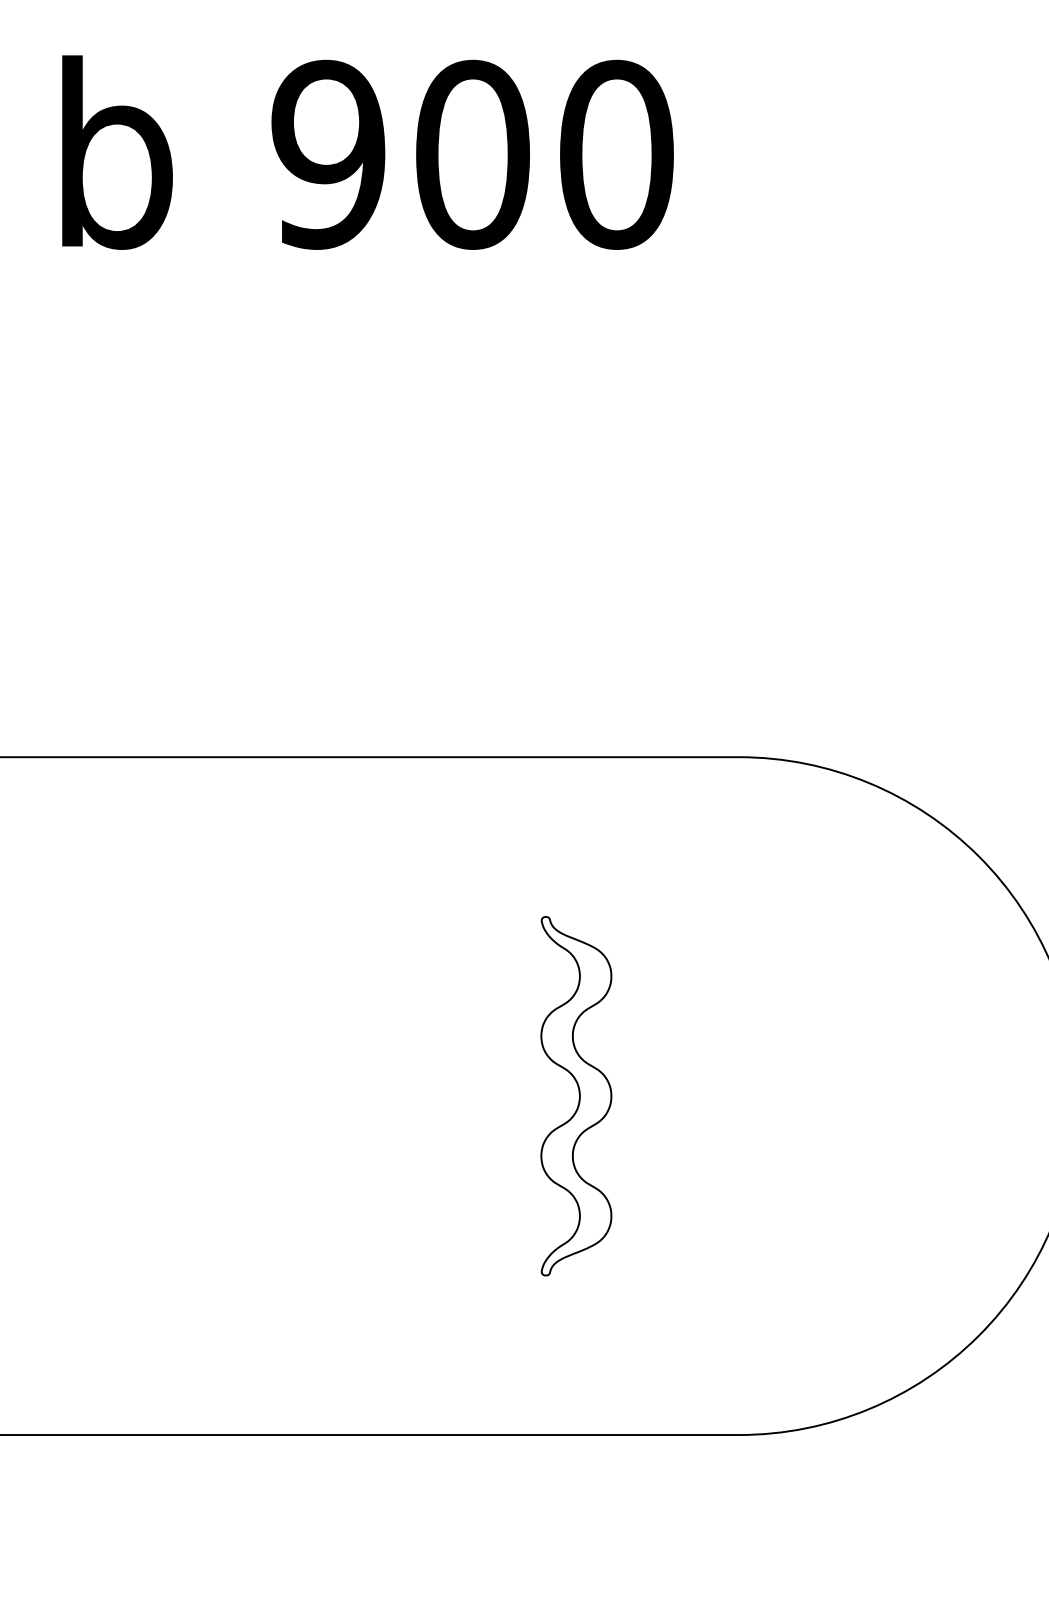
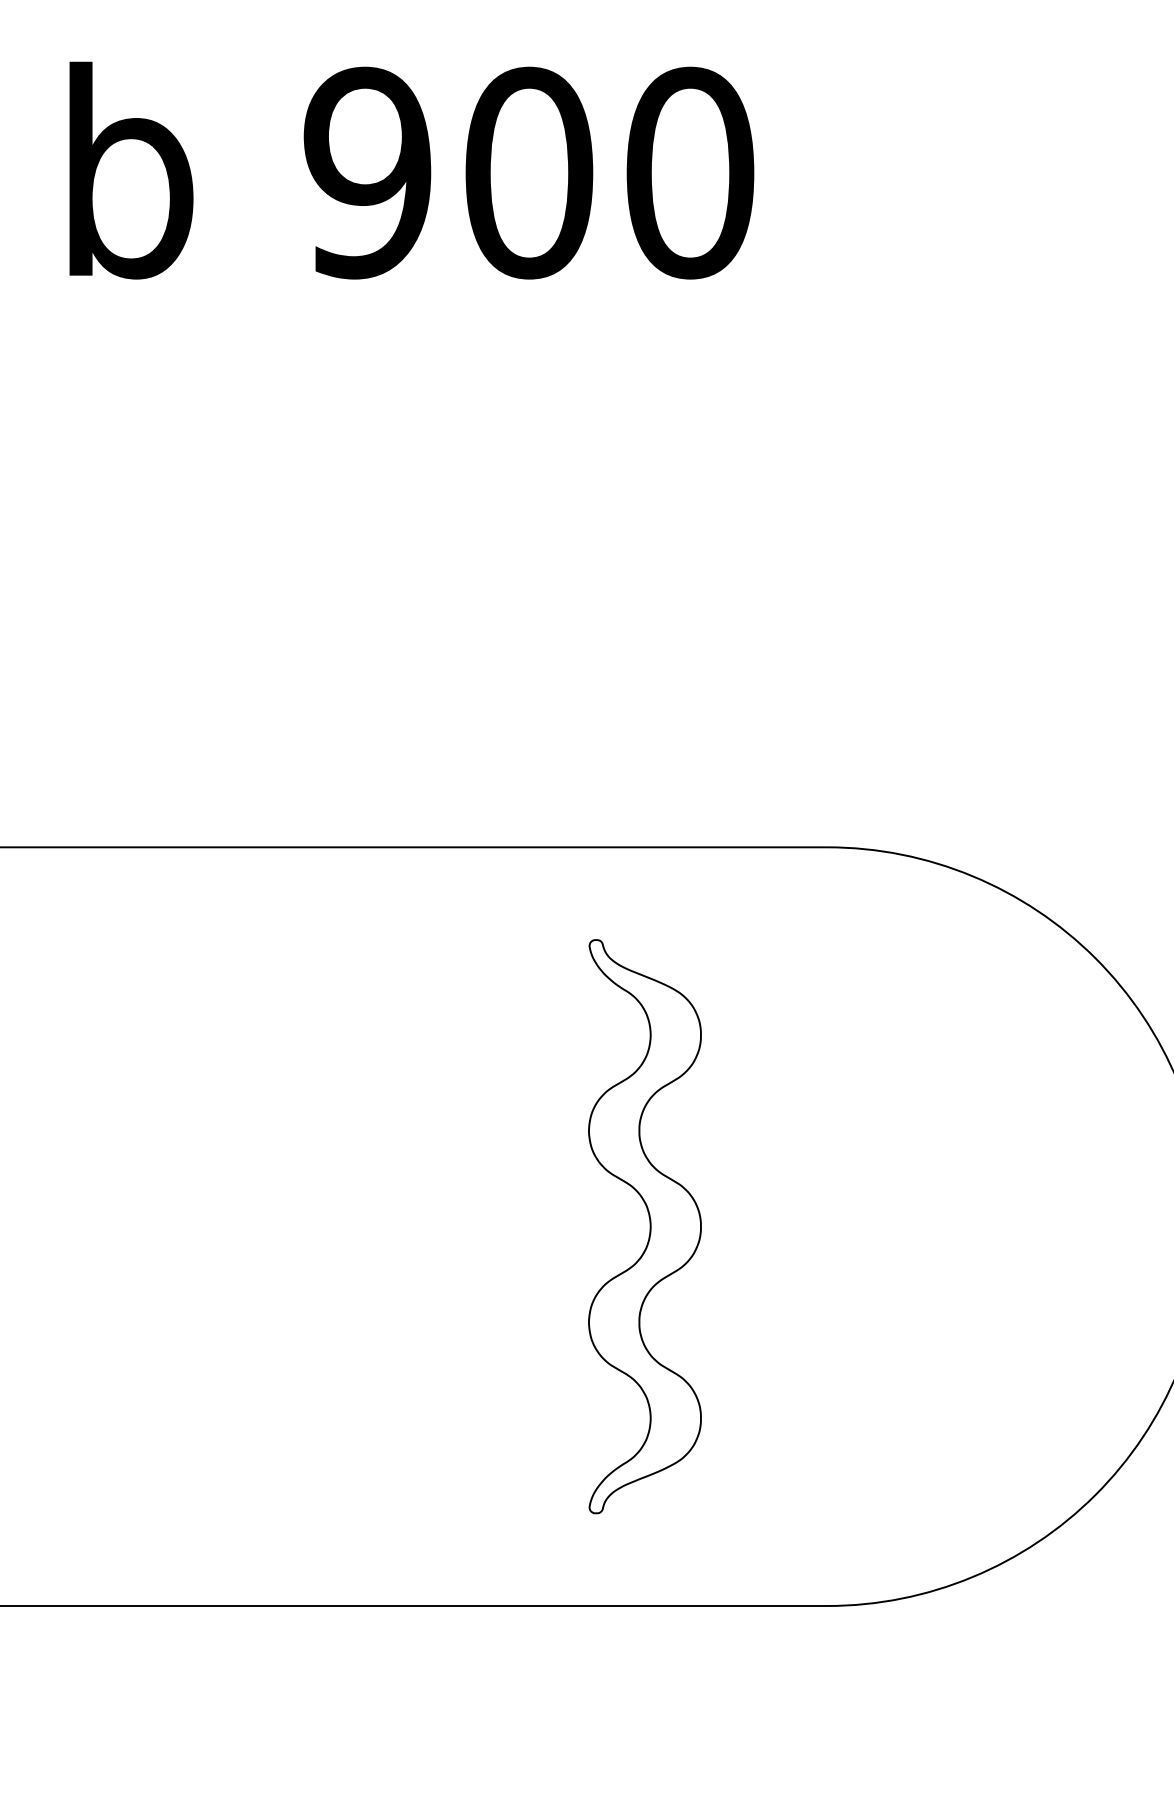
part: (576, 1096) -> (645, 1227), size x1.43

